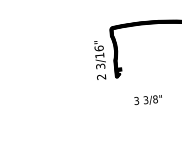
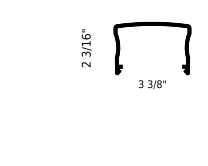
text: (100, 59) -> (86, 47), moved
text: (148, 100) -> (152, 84), moved

